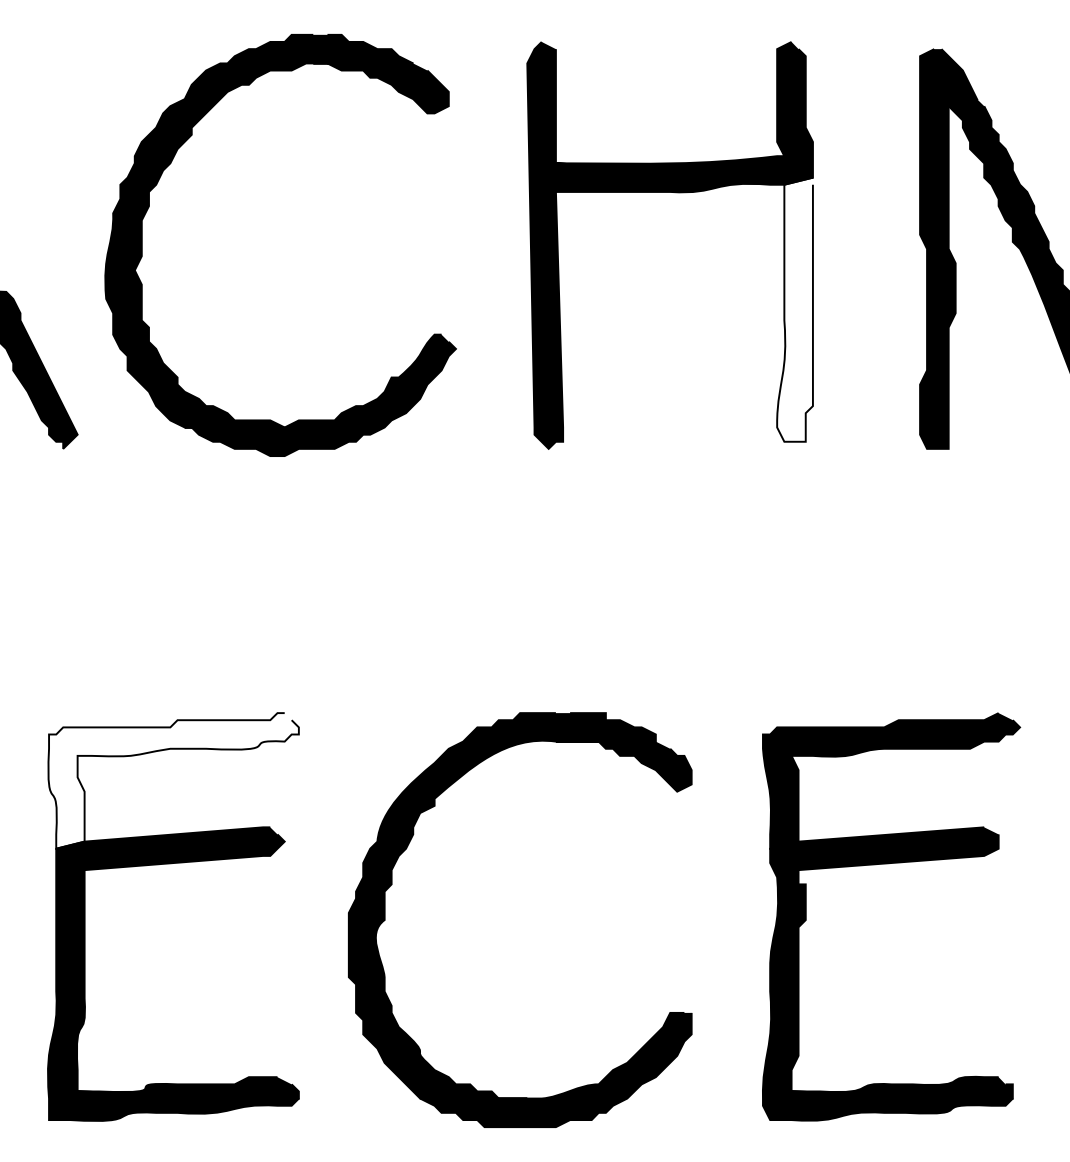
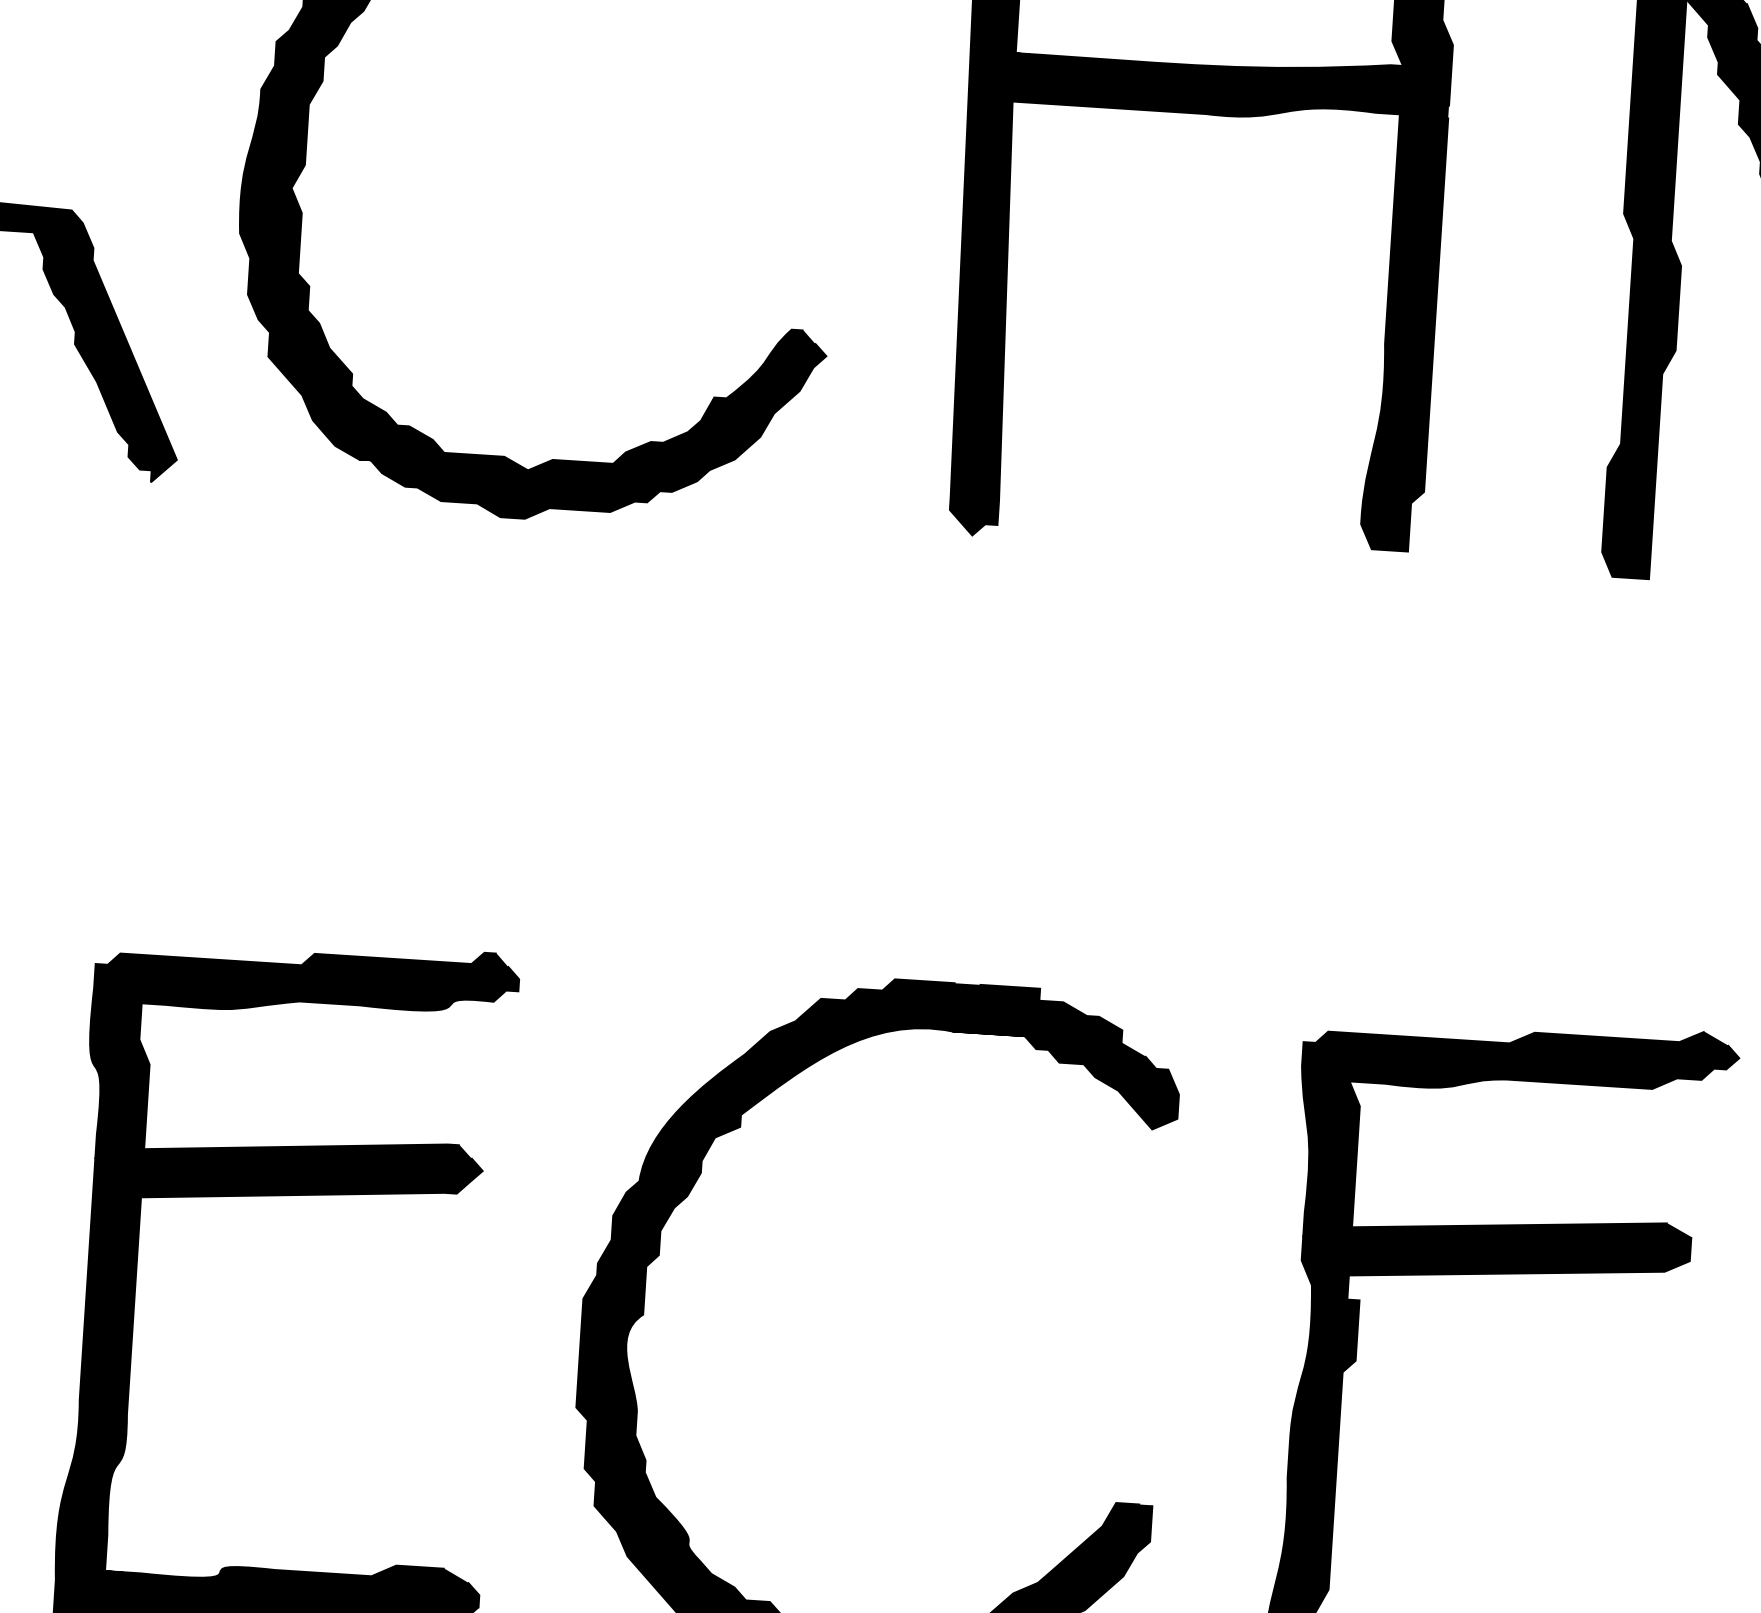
fill: (794, 309) -> (1403, 326), added
fill: (173, 780) -> (301, 1055), added

